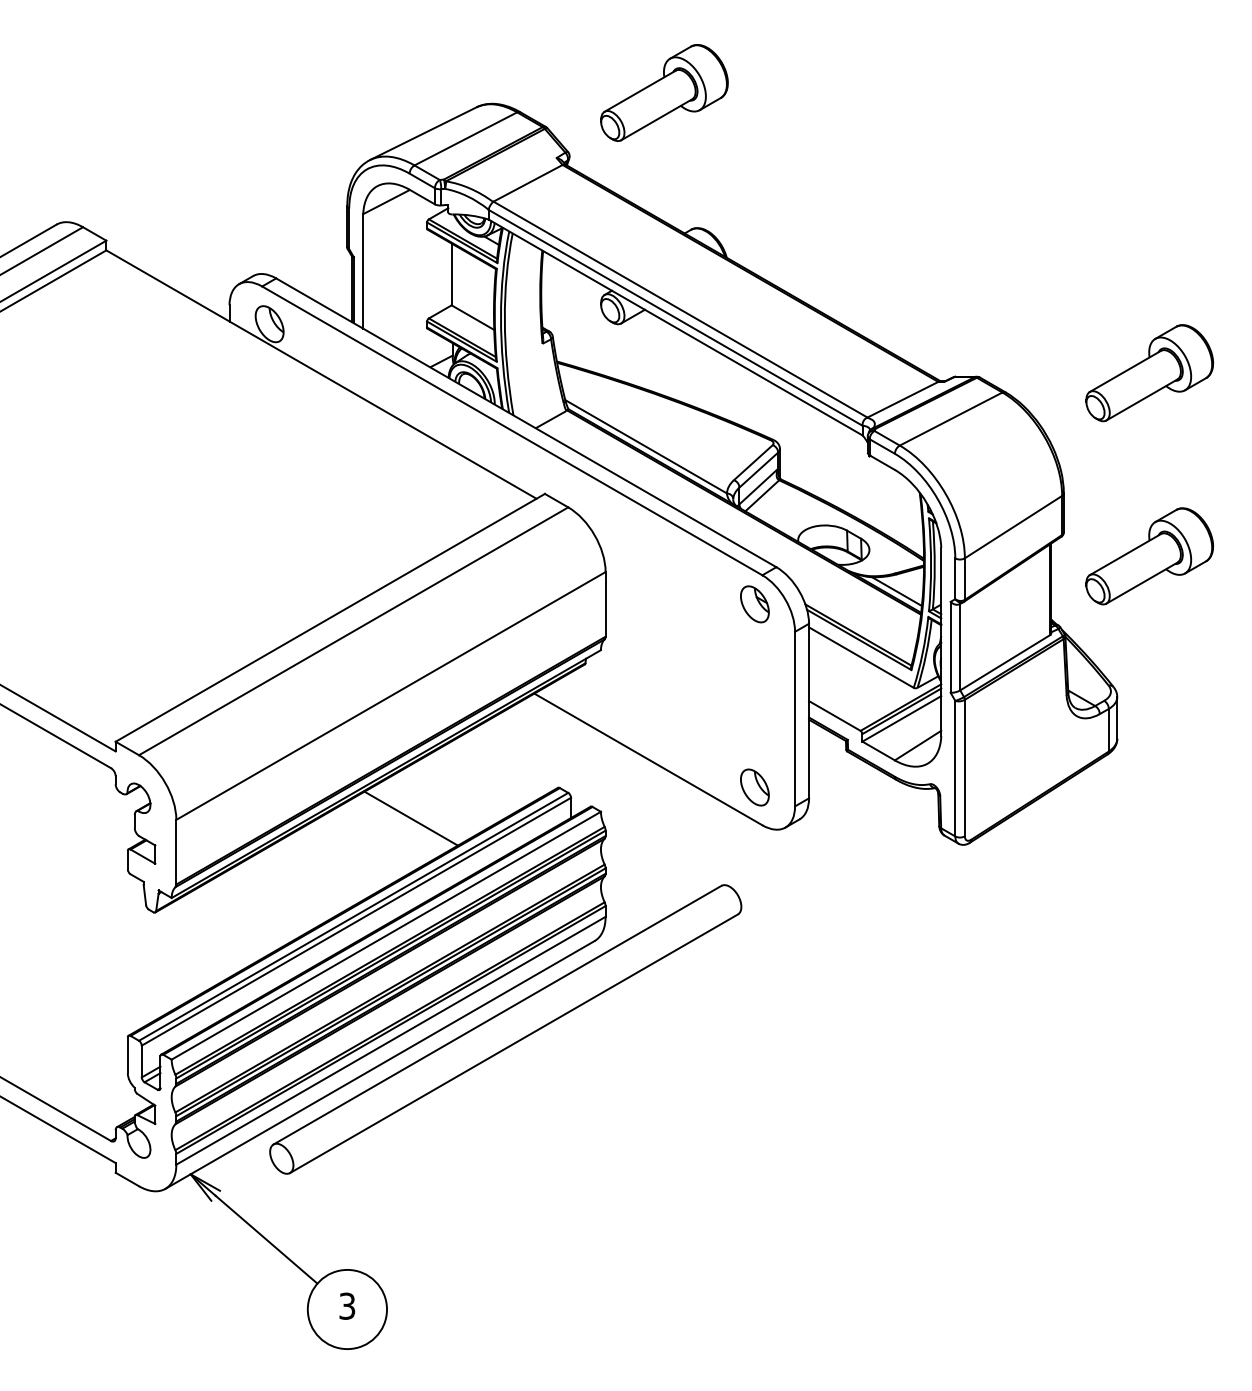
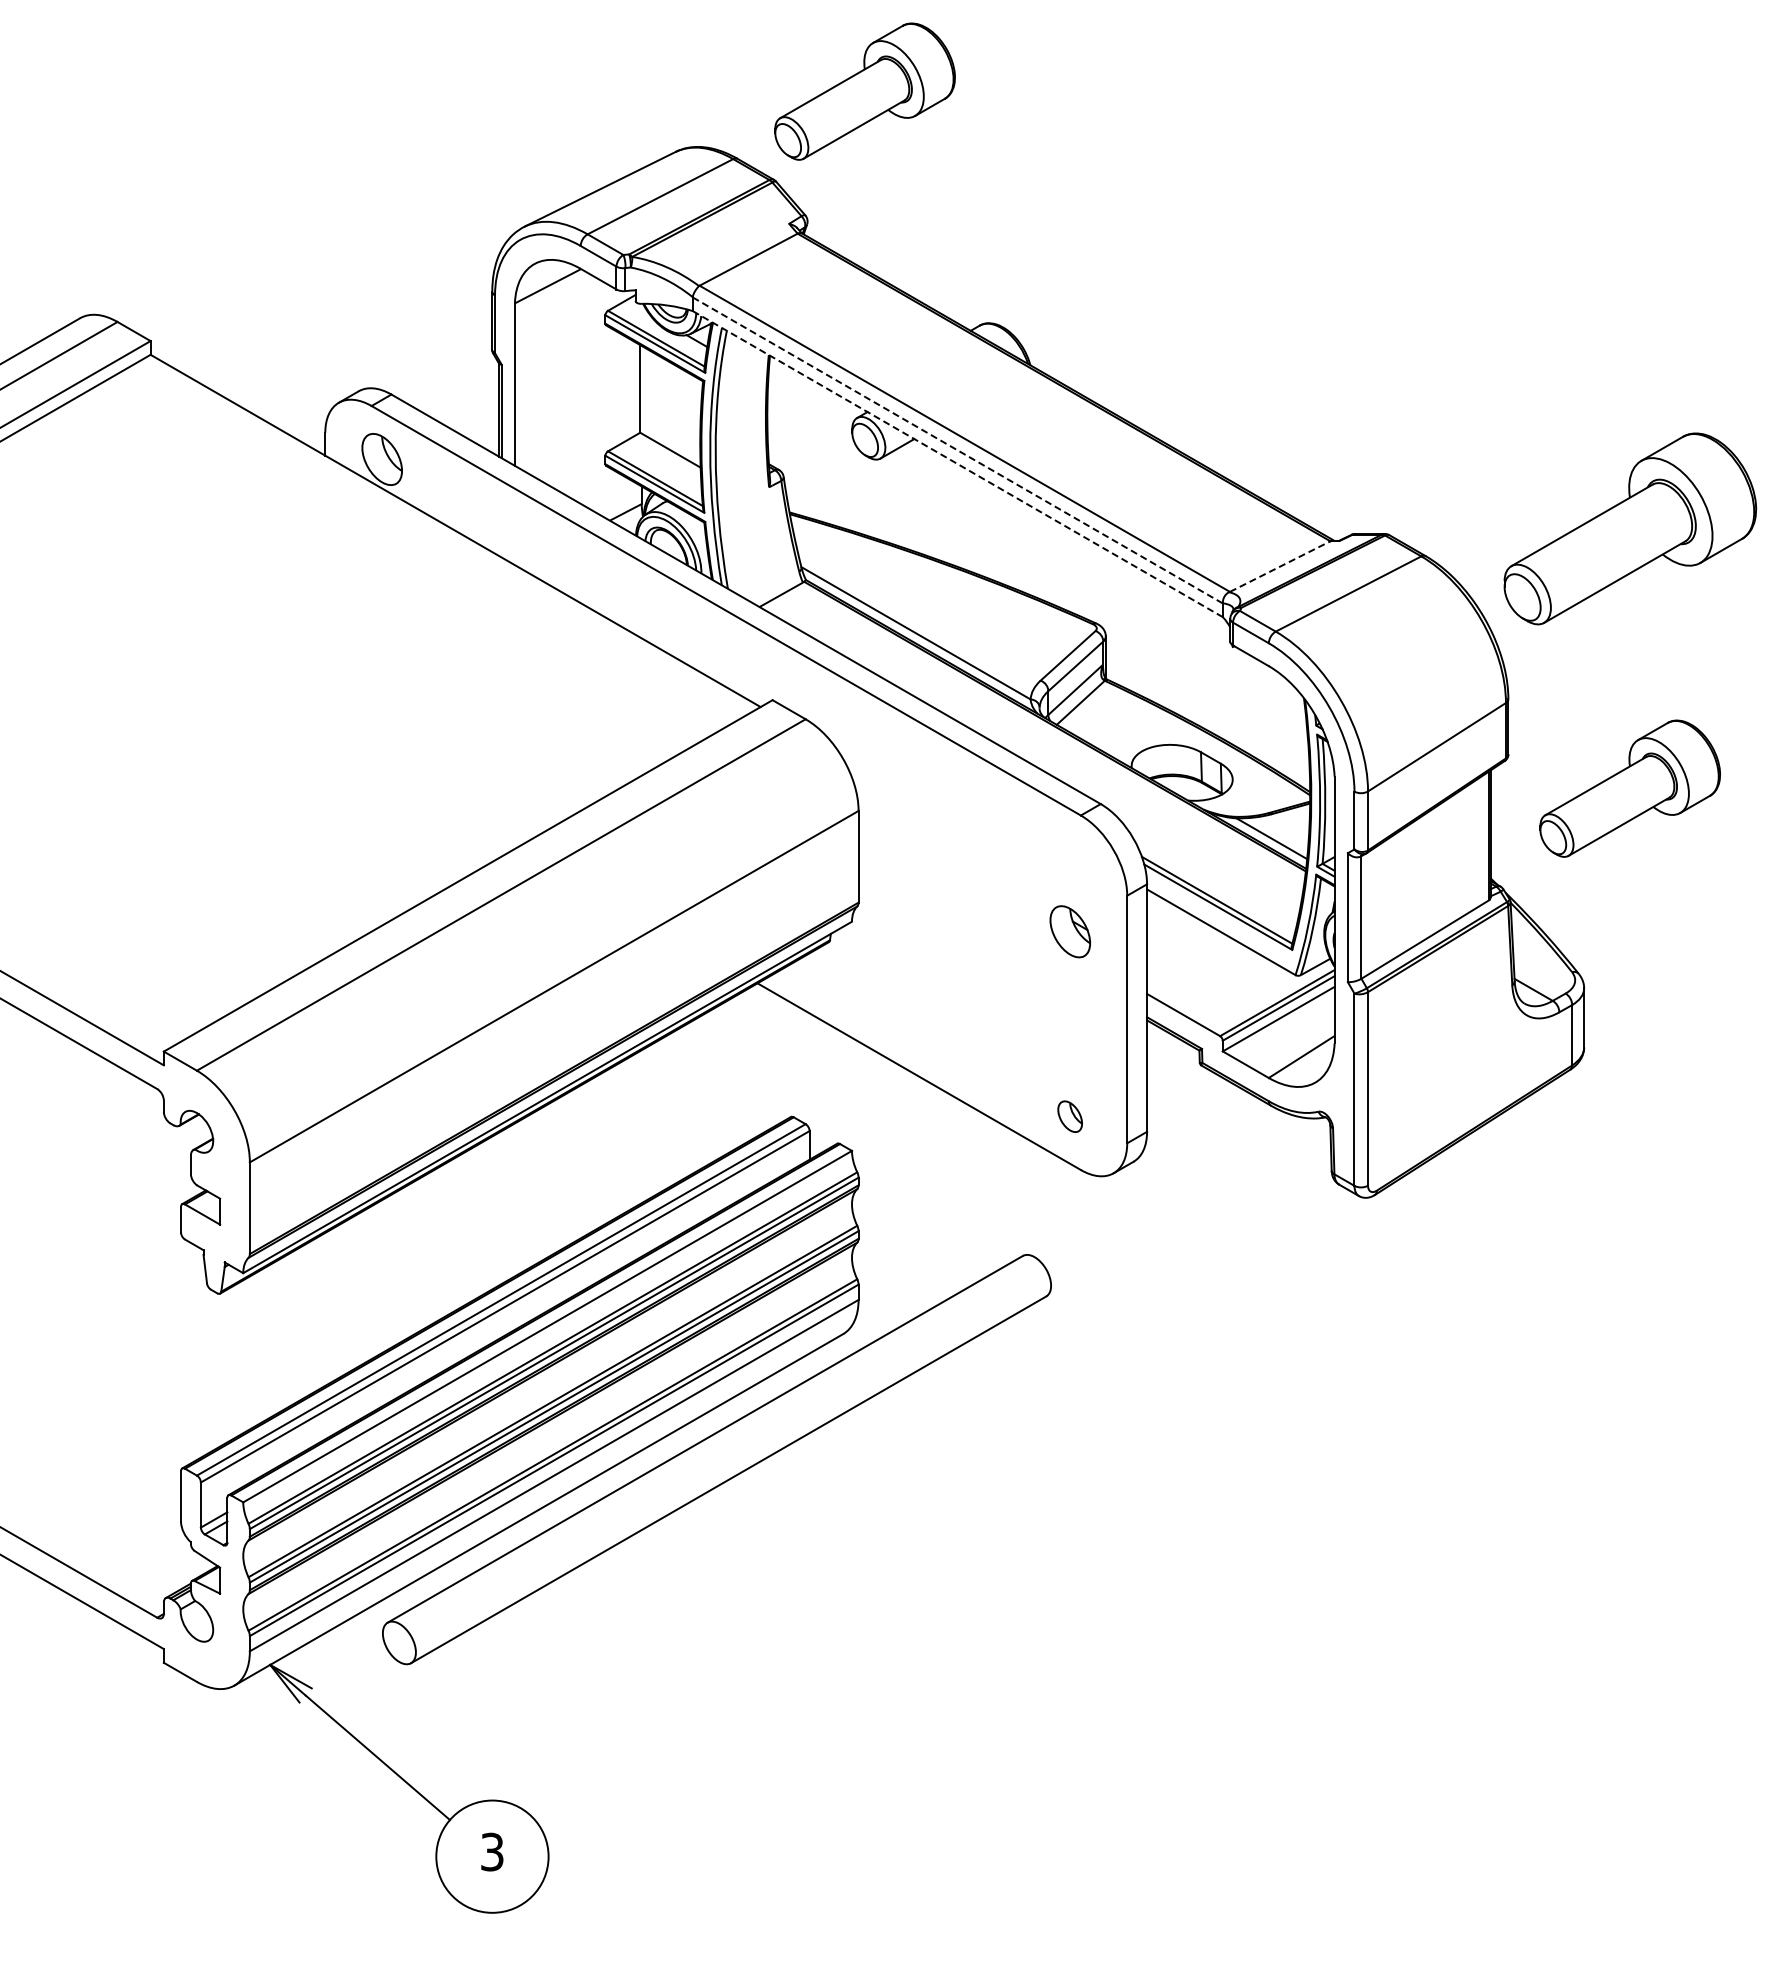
part: (664, 92) -> (864, 91), moved
line: (676, 317) -> (958, 450), solid -> dashed
line: (675, 327) -> (957, 463), solid -> dashed
part: (1149, 372) -> (1629, 528), size x1.4
line: (903, 399) -> (1280, 566), solid -> dashed
part: (754, 604) -> (1069, 931), moved
part: (754, 787) -> (1069, 1116), size x0.6
line: (410, 818) -> (582, 1160), removed

